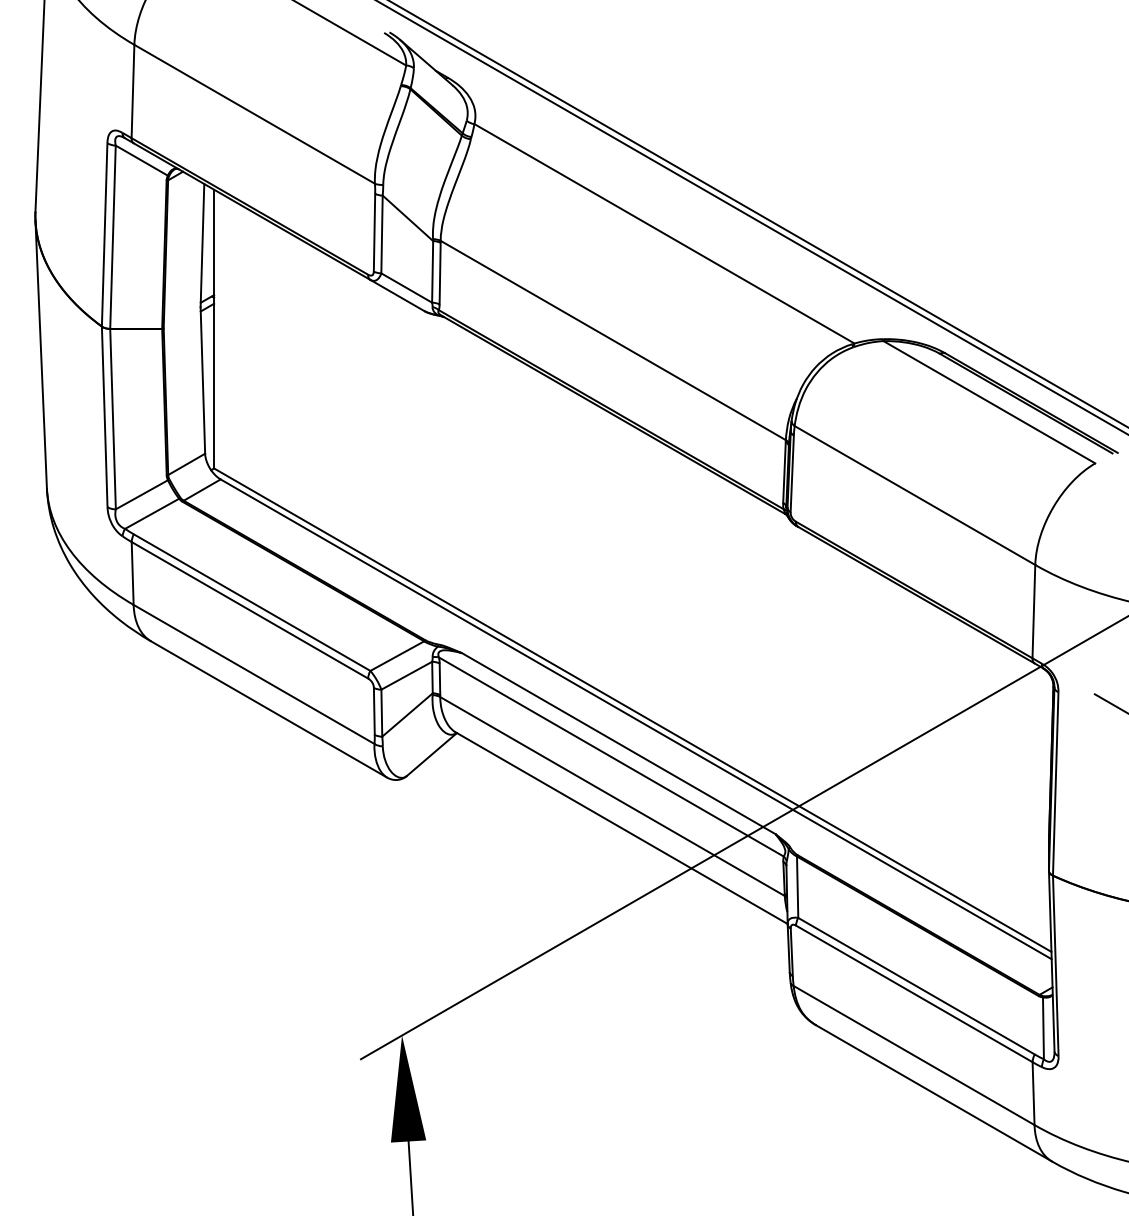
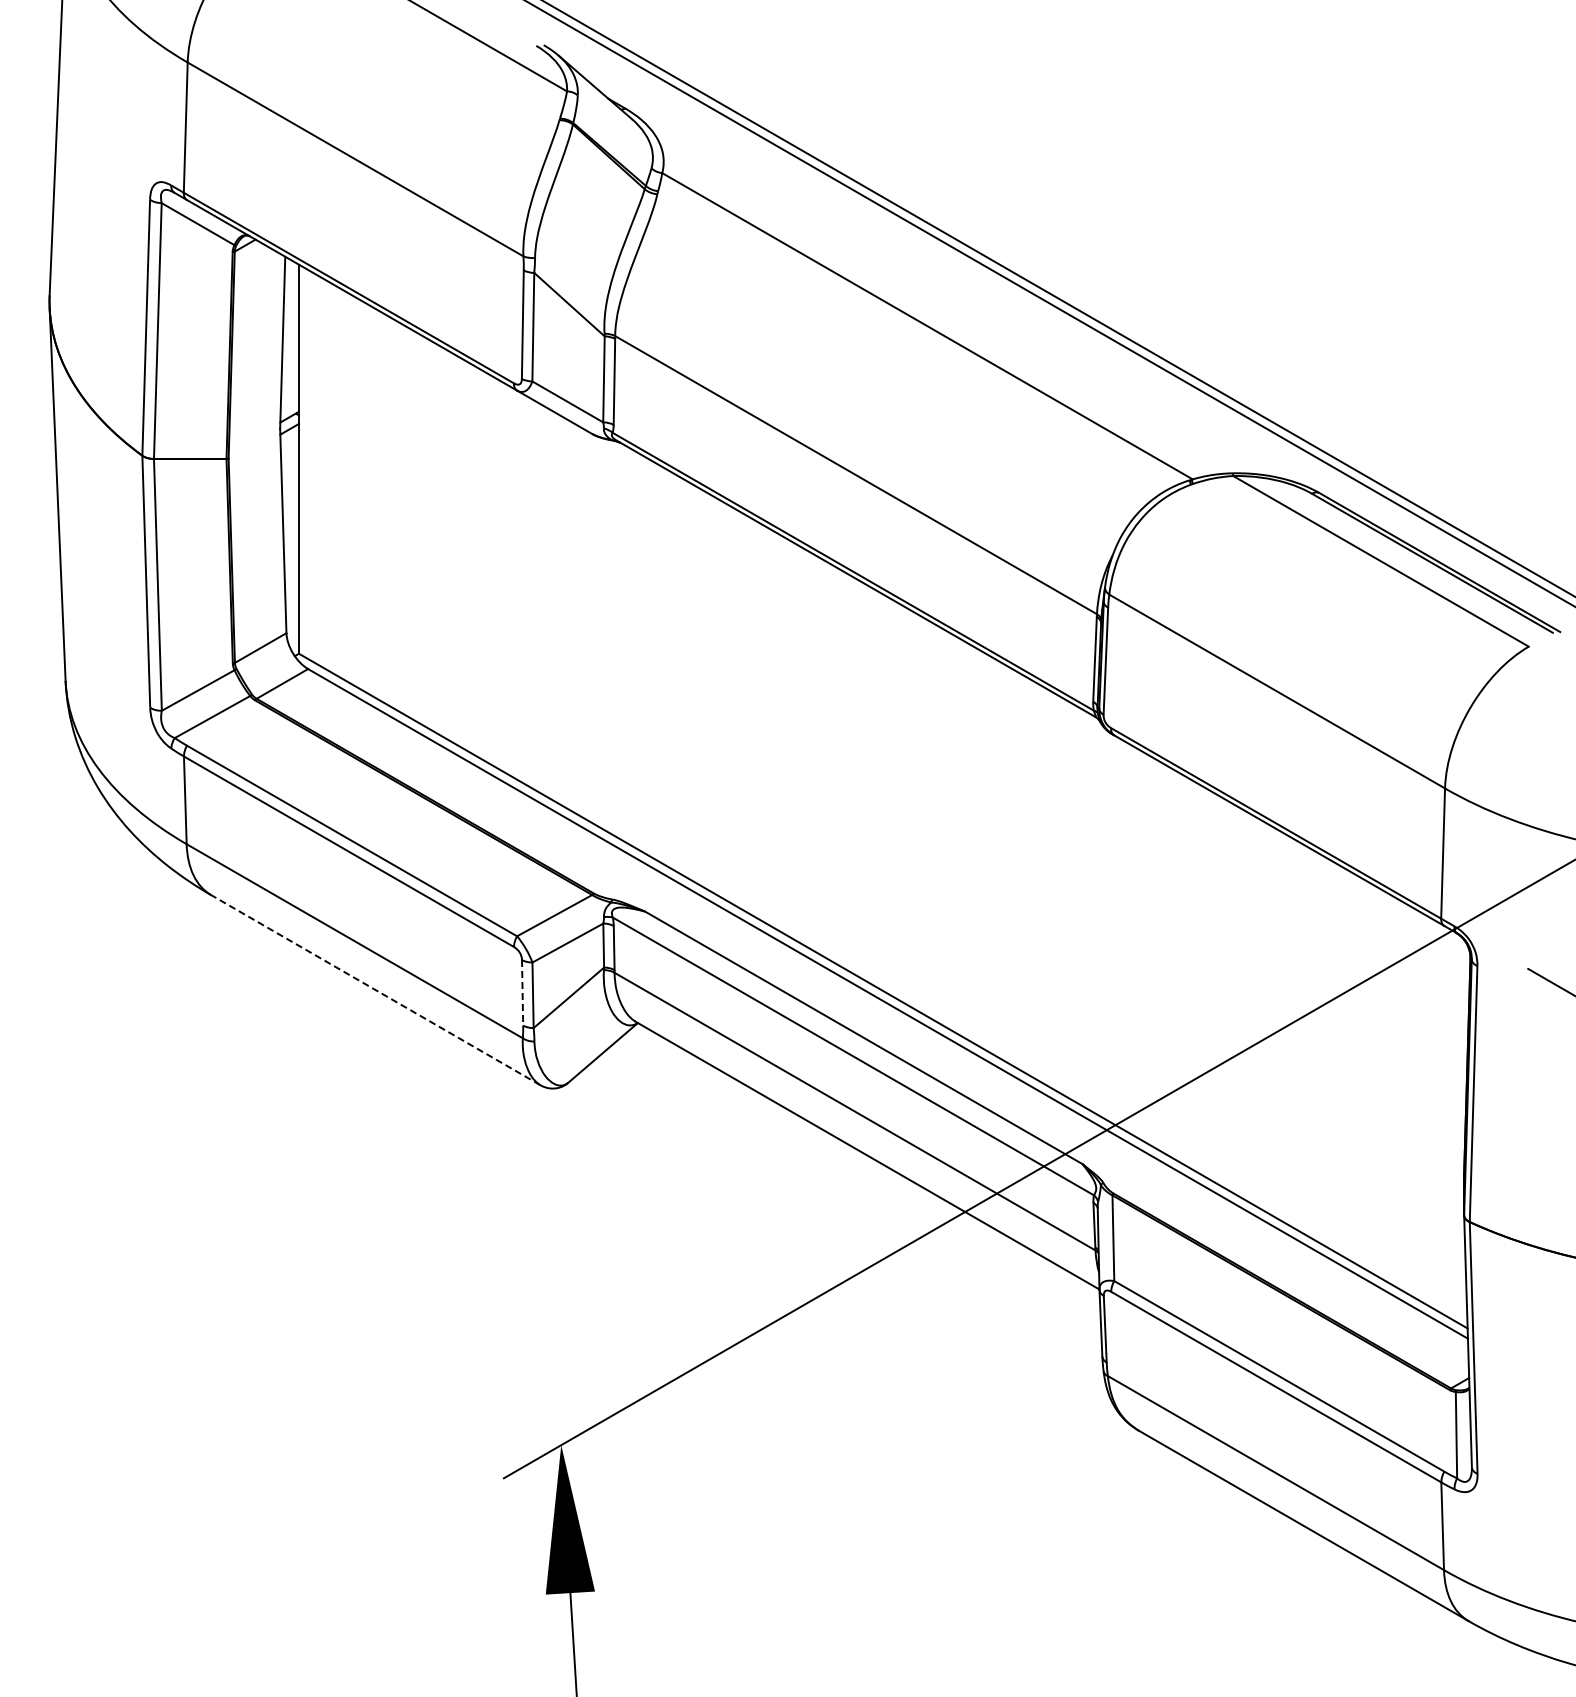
line: (268, 709) -> (375, 990), solid -> dashed
line: (374, 711) -> (522, 992), solid -> dashed

